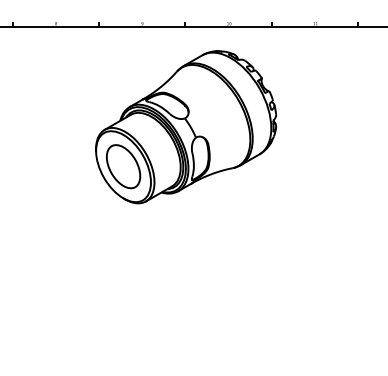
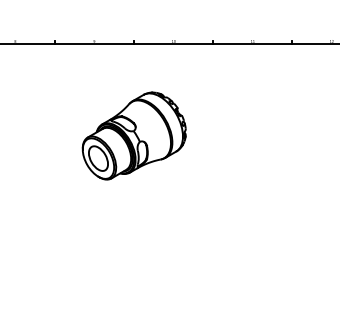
part: (185, 126) -> (133, 135), size x0.62

